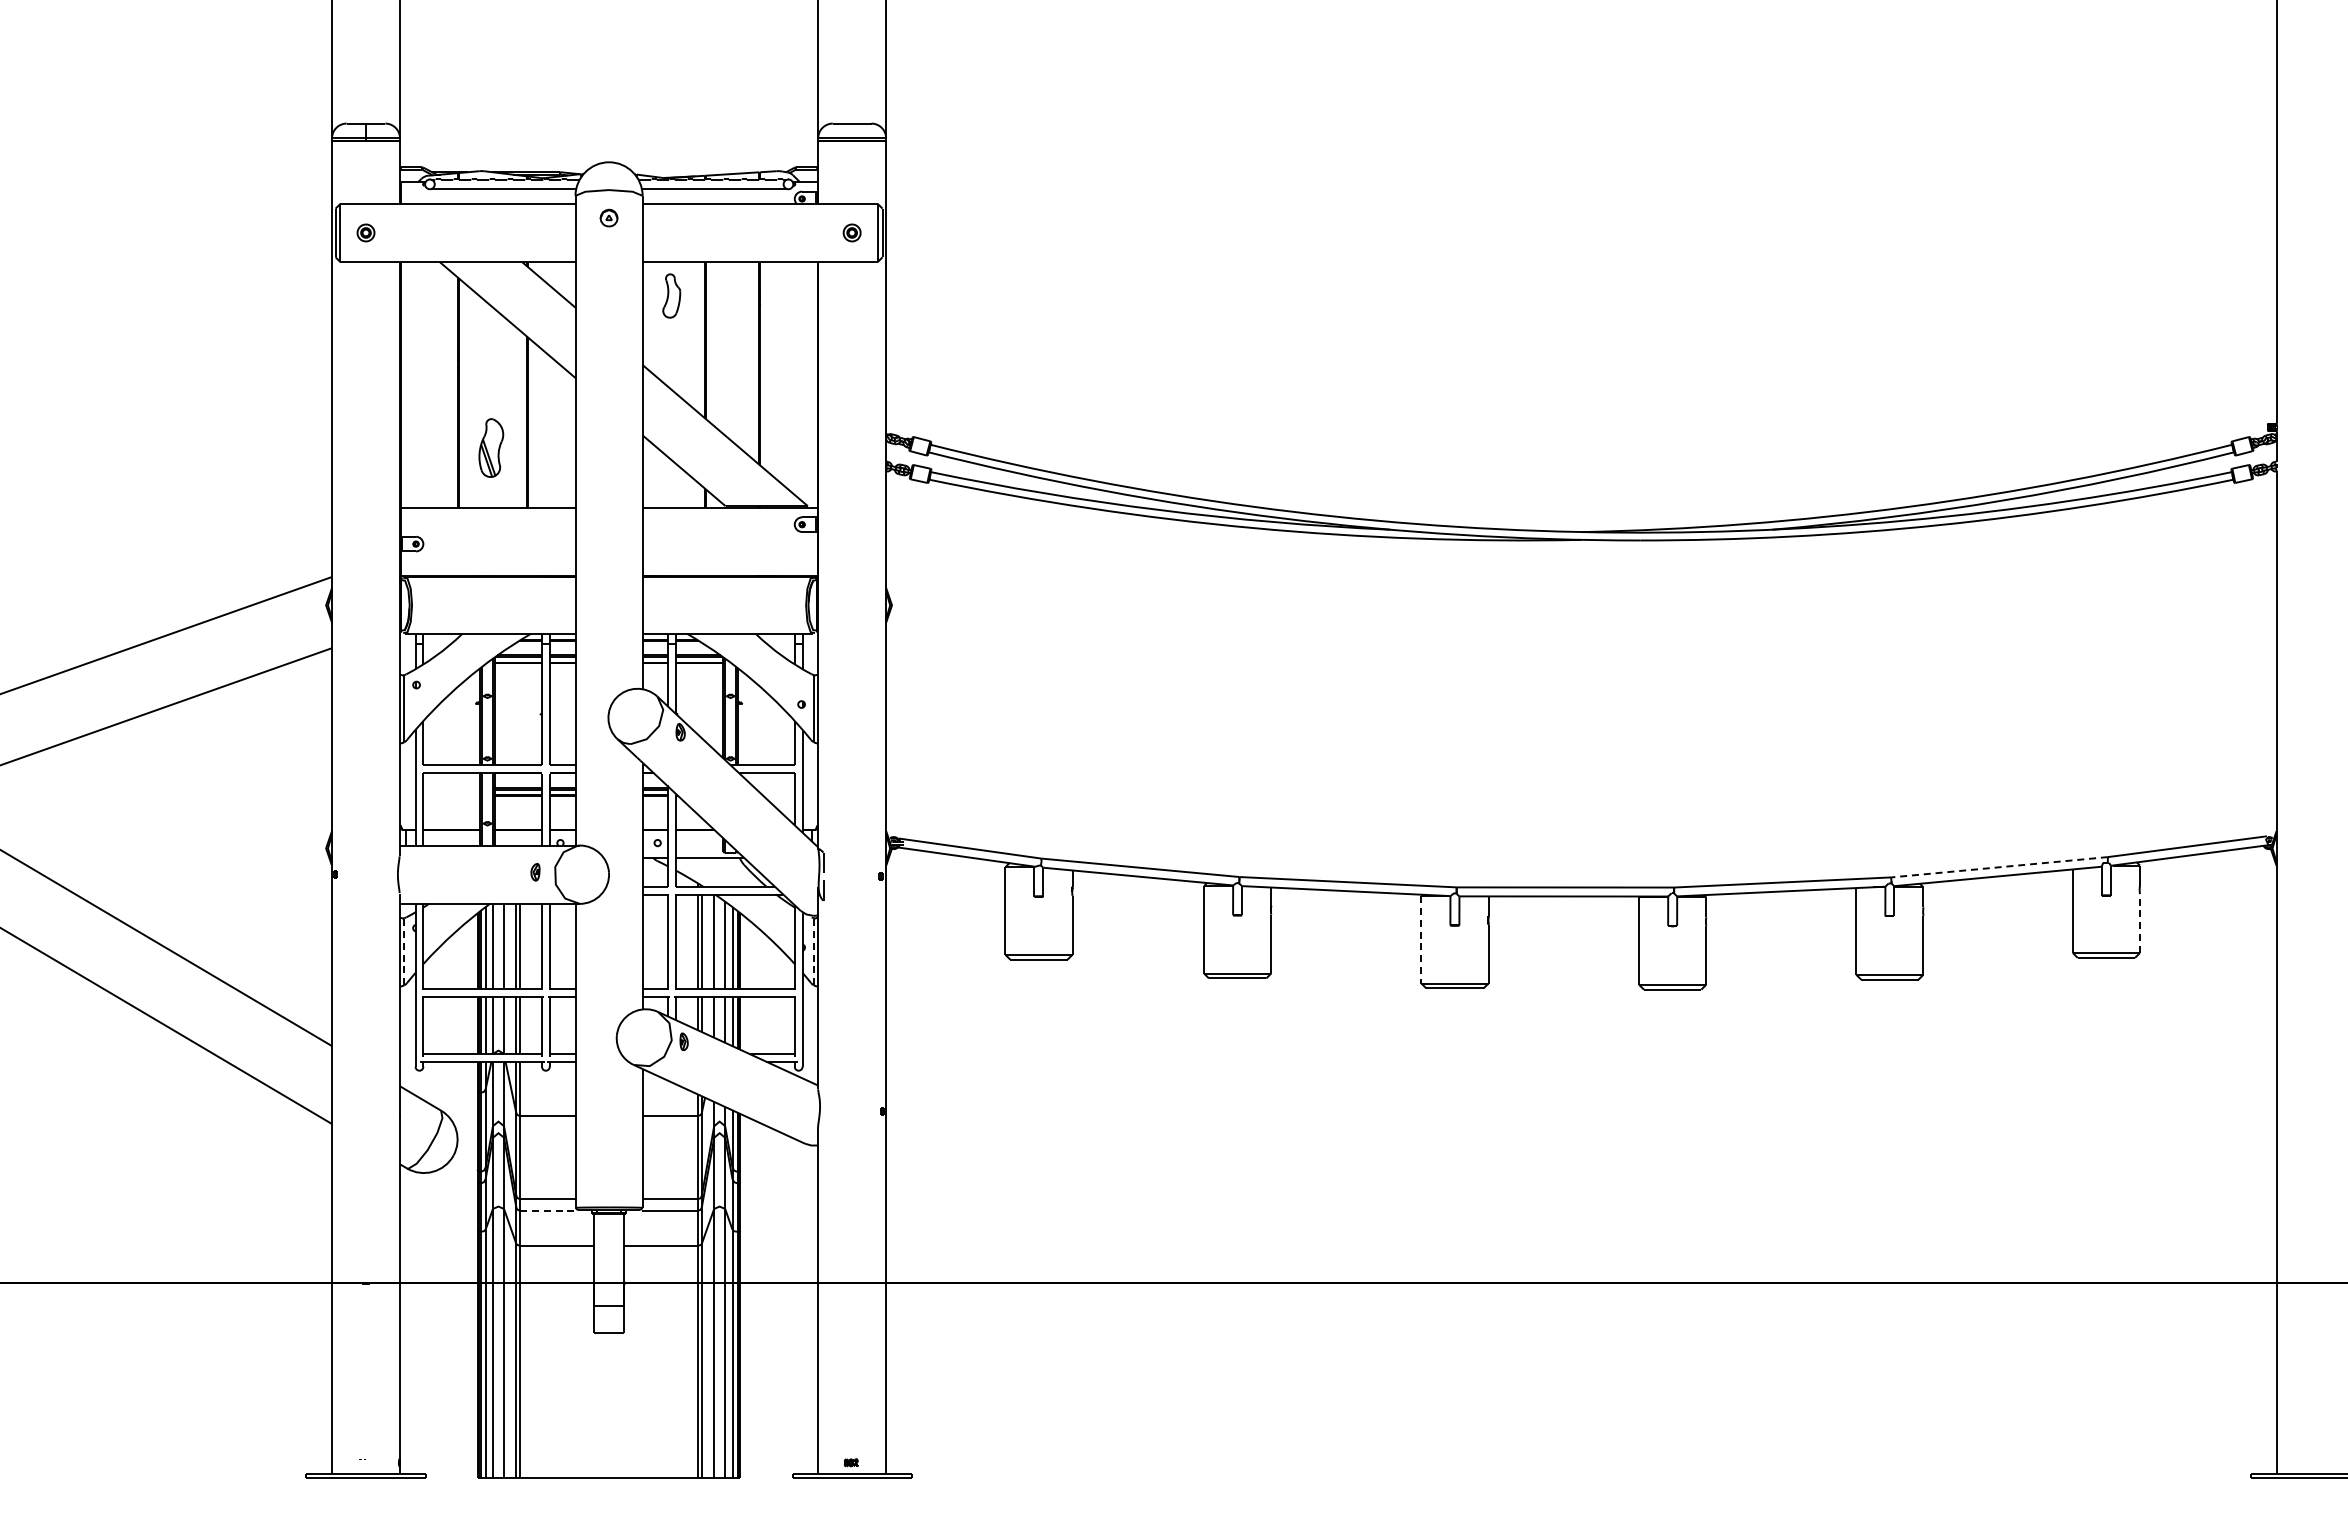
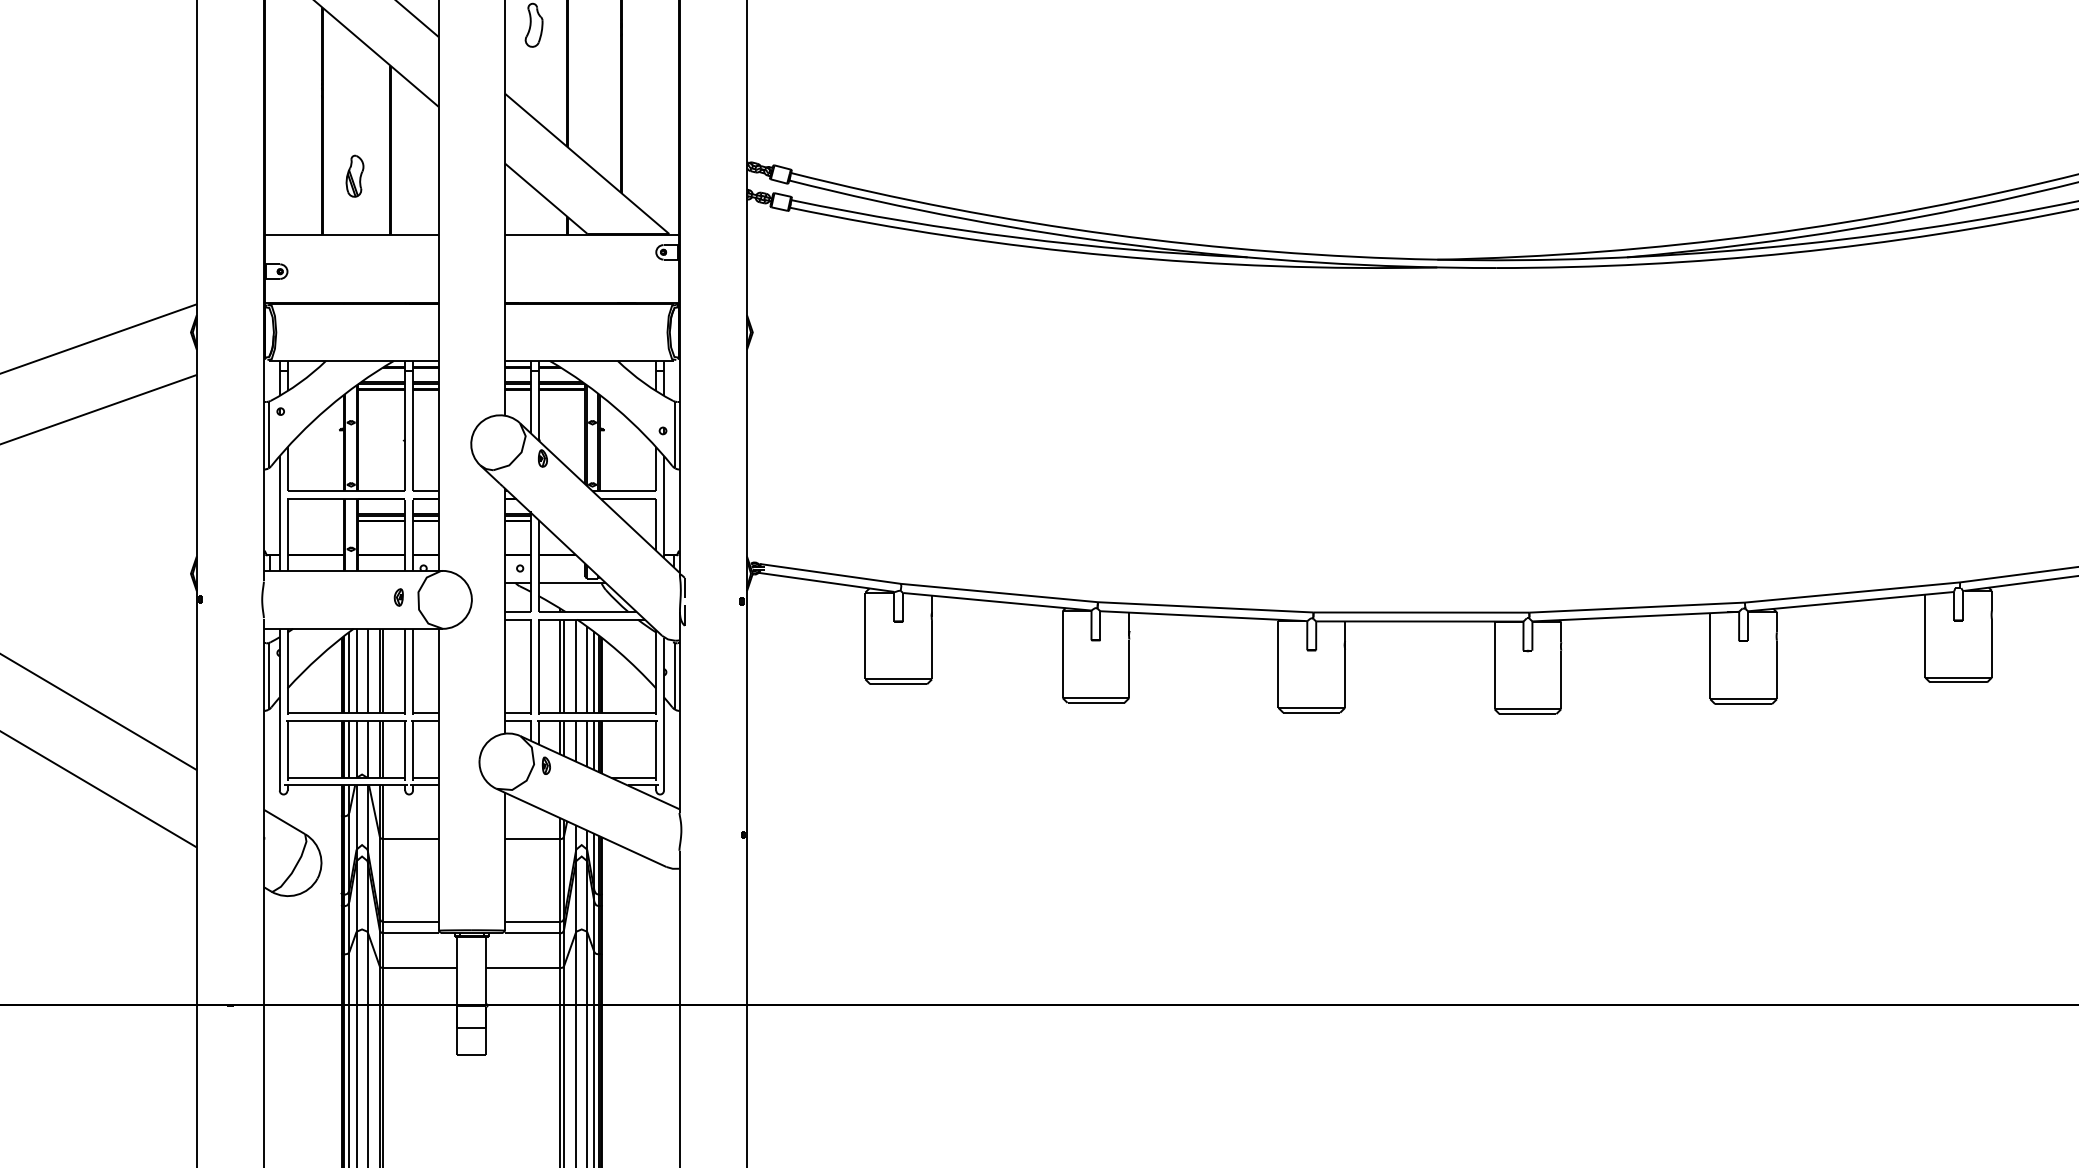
part: (491, 447) -> (355, 175), size x0.71
line: (1999, 867) -> (1852, 592), dashed -> solid
line: (2139, 923) -> (1991, 648), dashed -> solid
line: (1421, 939) -> (1278, 664), dashed -> solid
line: (404, 951) -> (268, 676), dashed -> solid
line: (813, 951) -> (674, 676), dashed -> solid
line: (547, 1210) -> (410, 933), dashed -> solid

